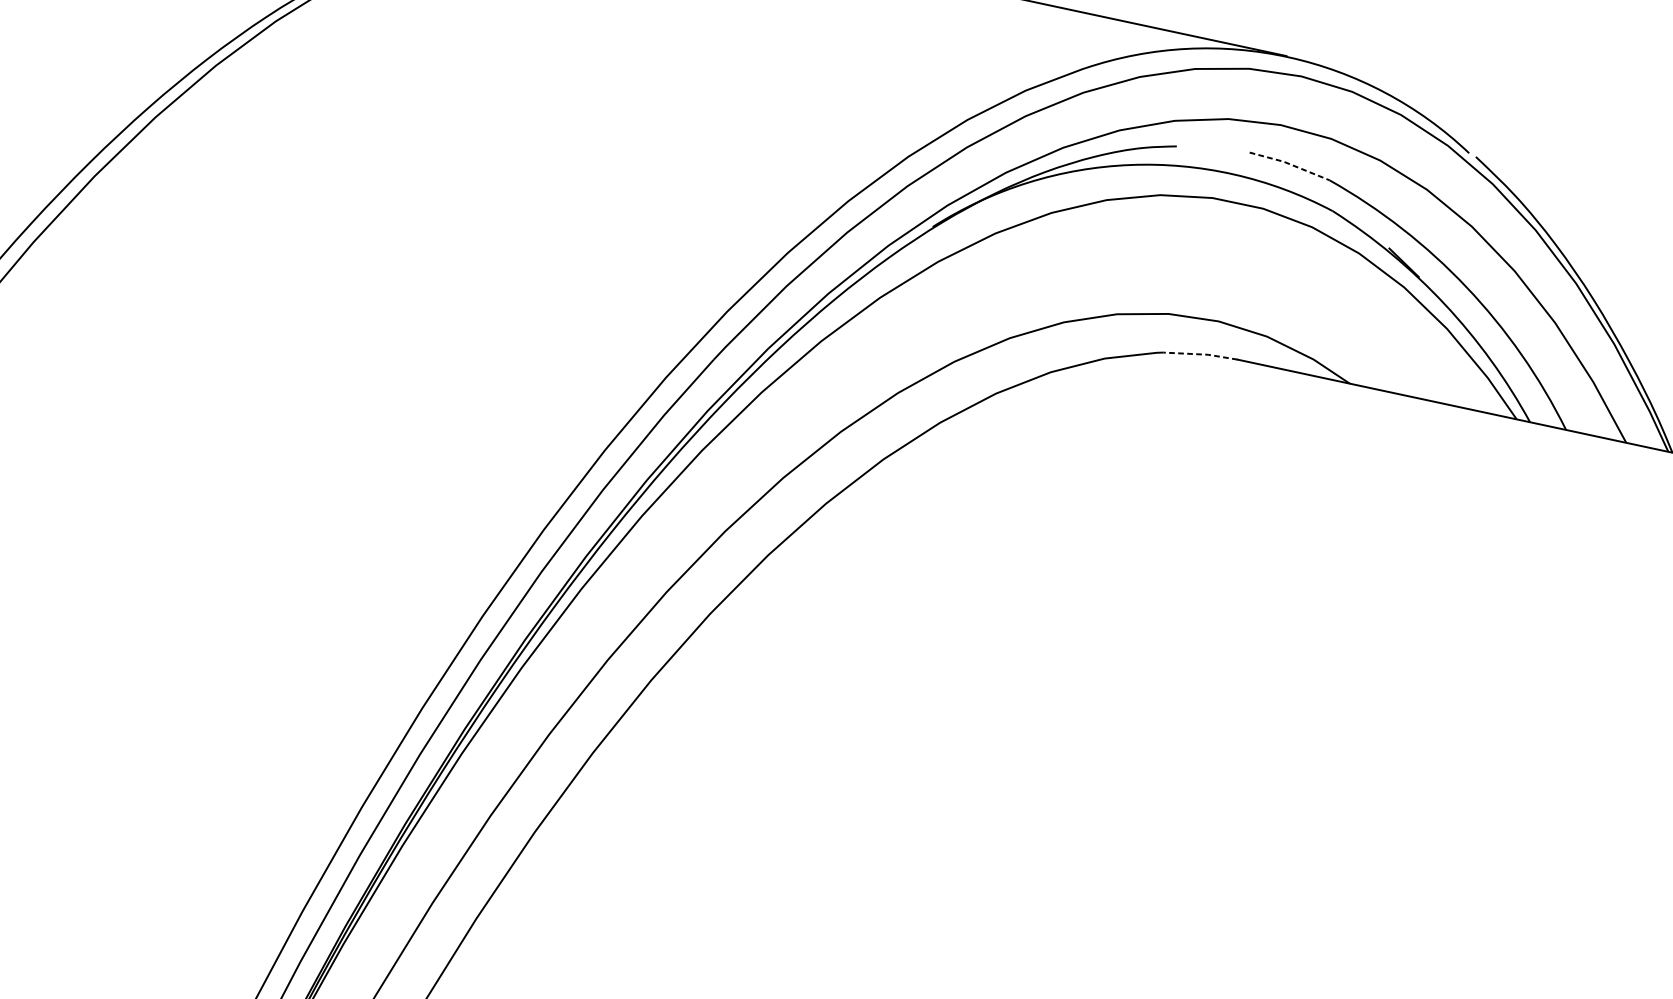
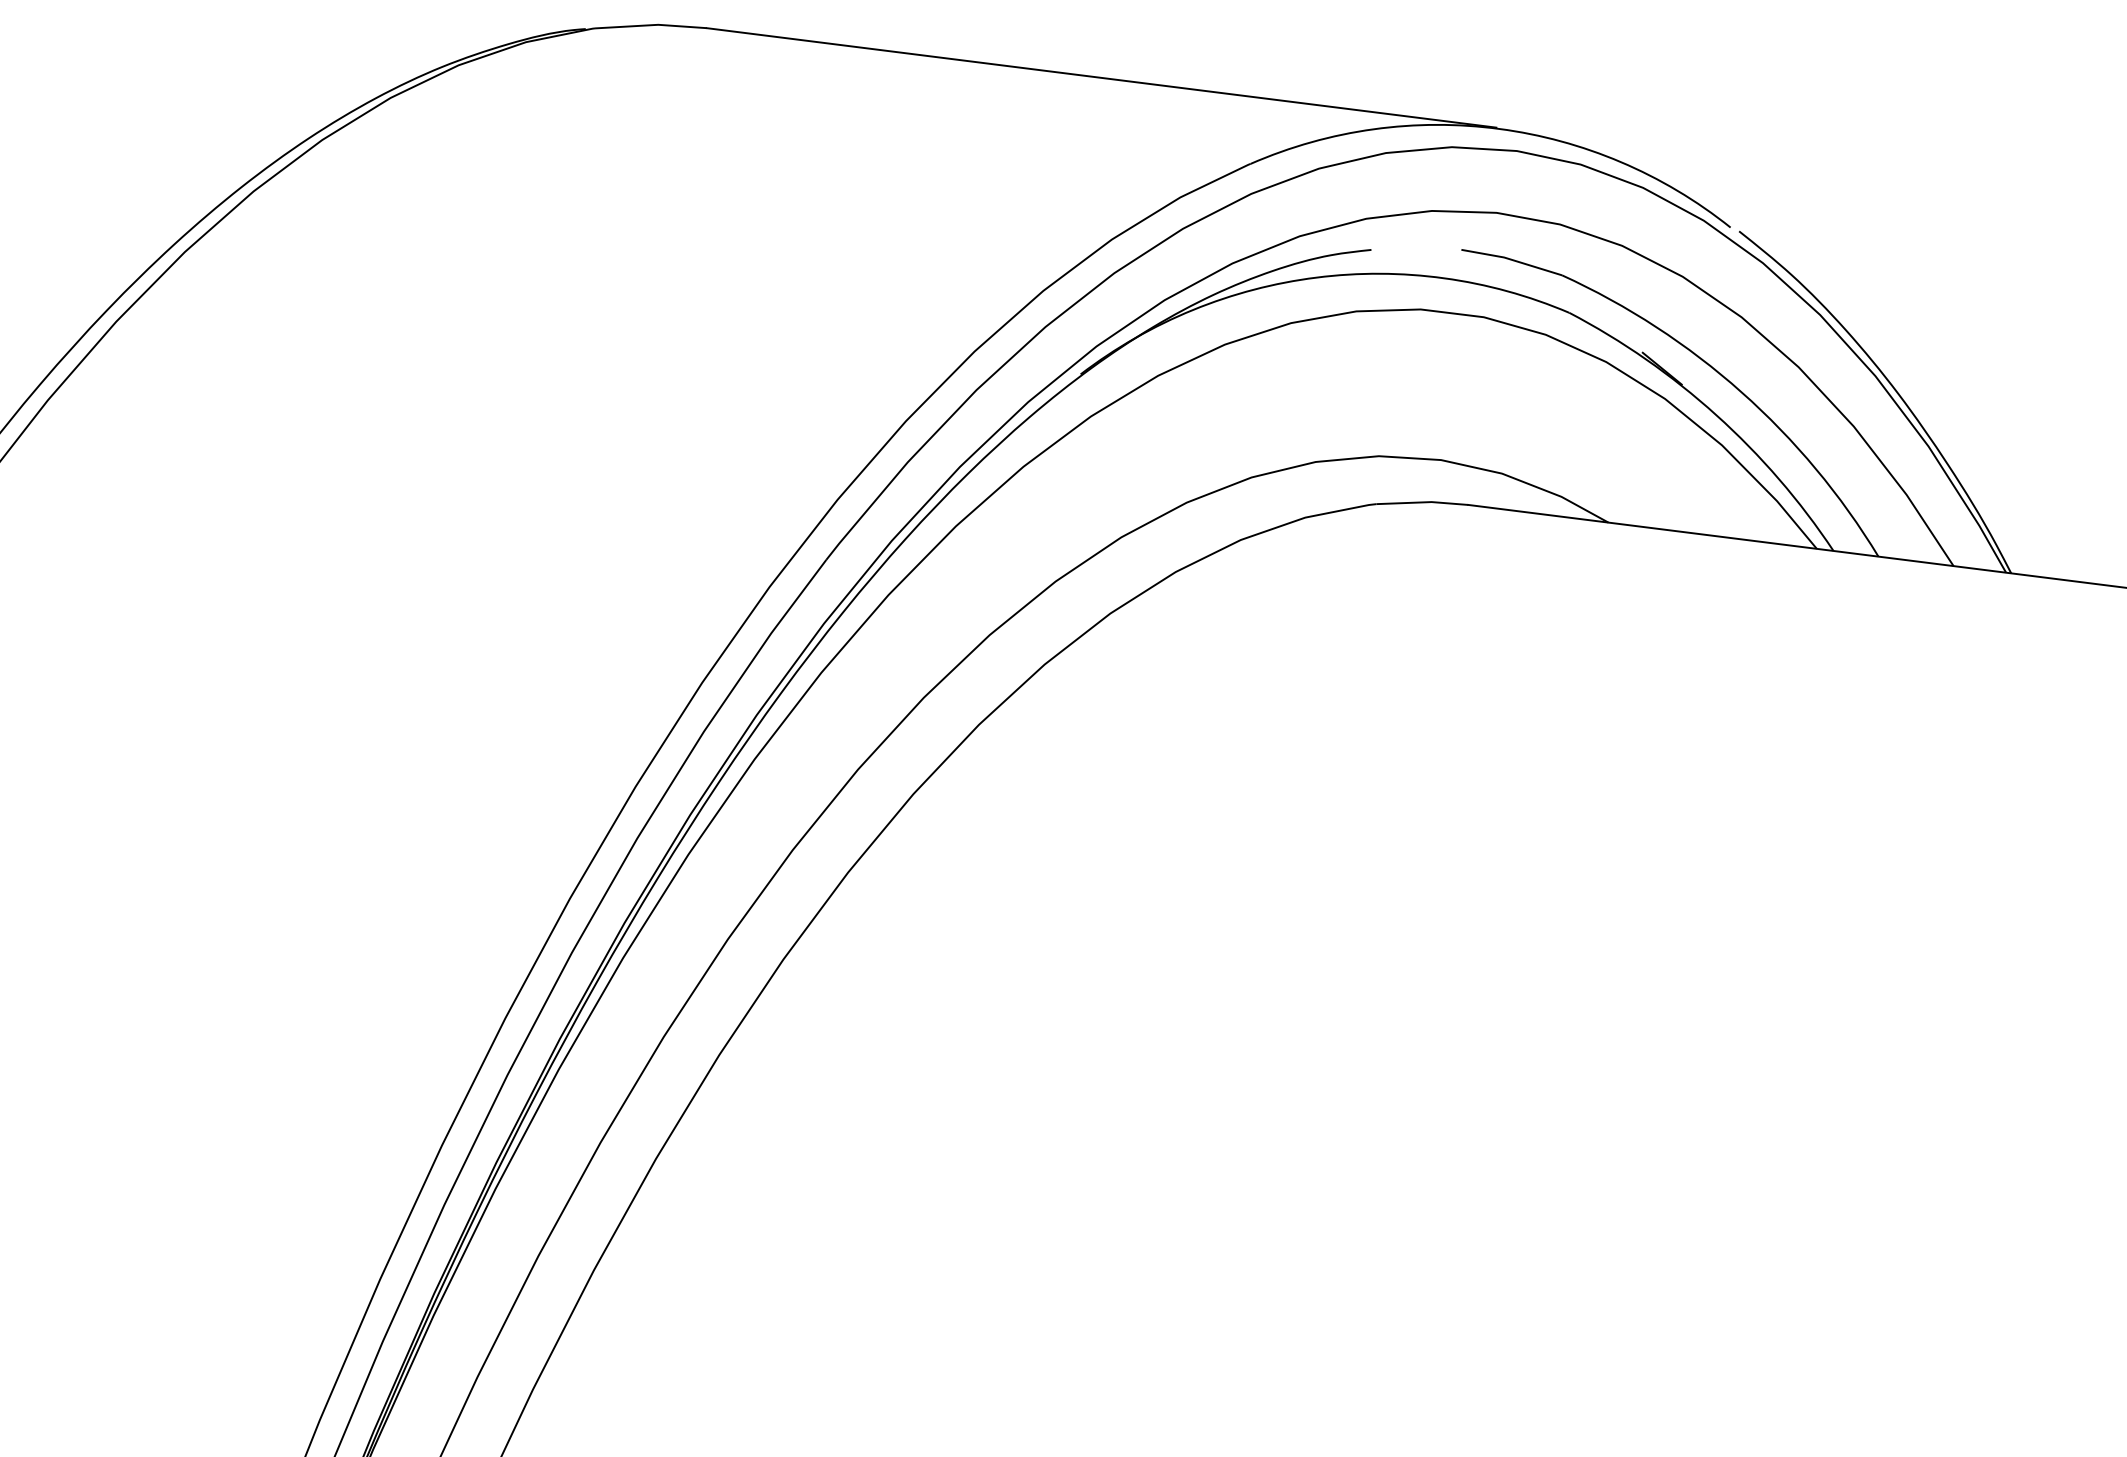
line: (1289, 163) -> (1511, 259), dashed -> solid
line: (1200, 354) -> (1422, 502), dashed -> solid

